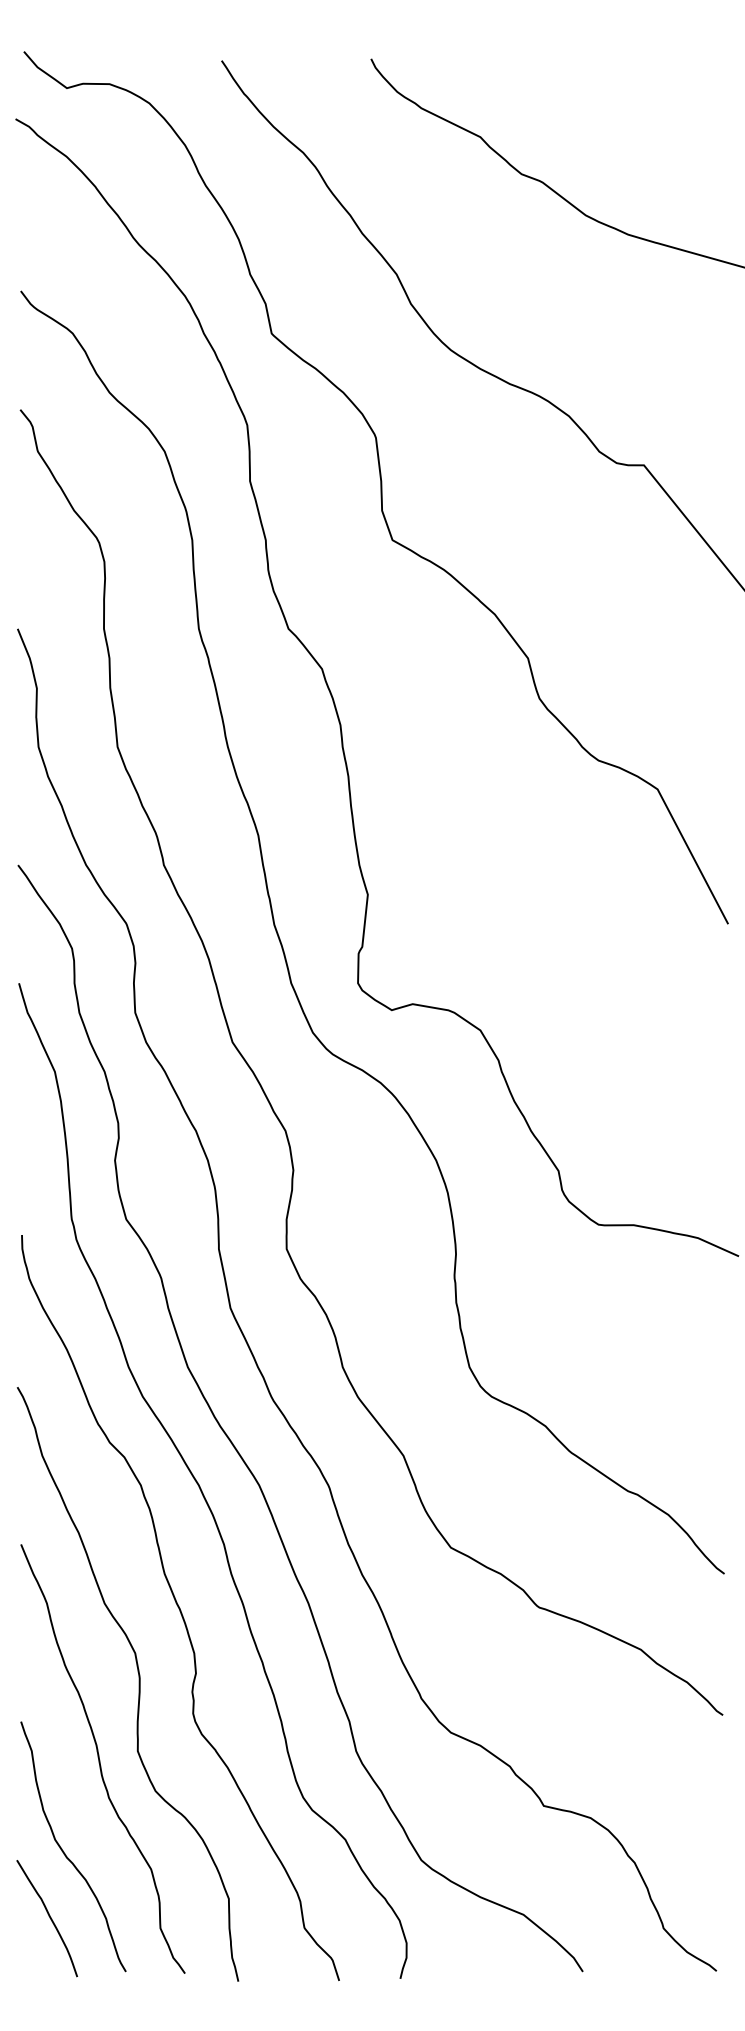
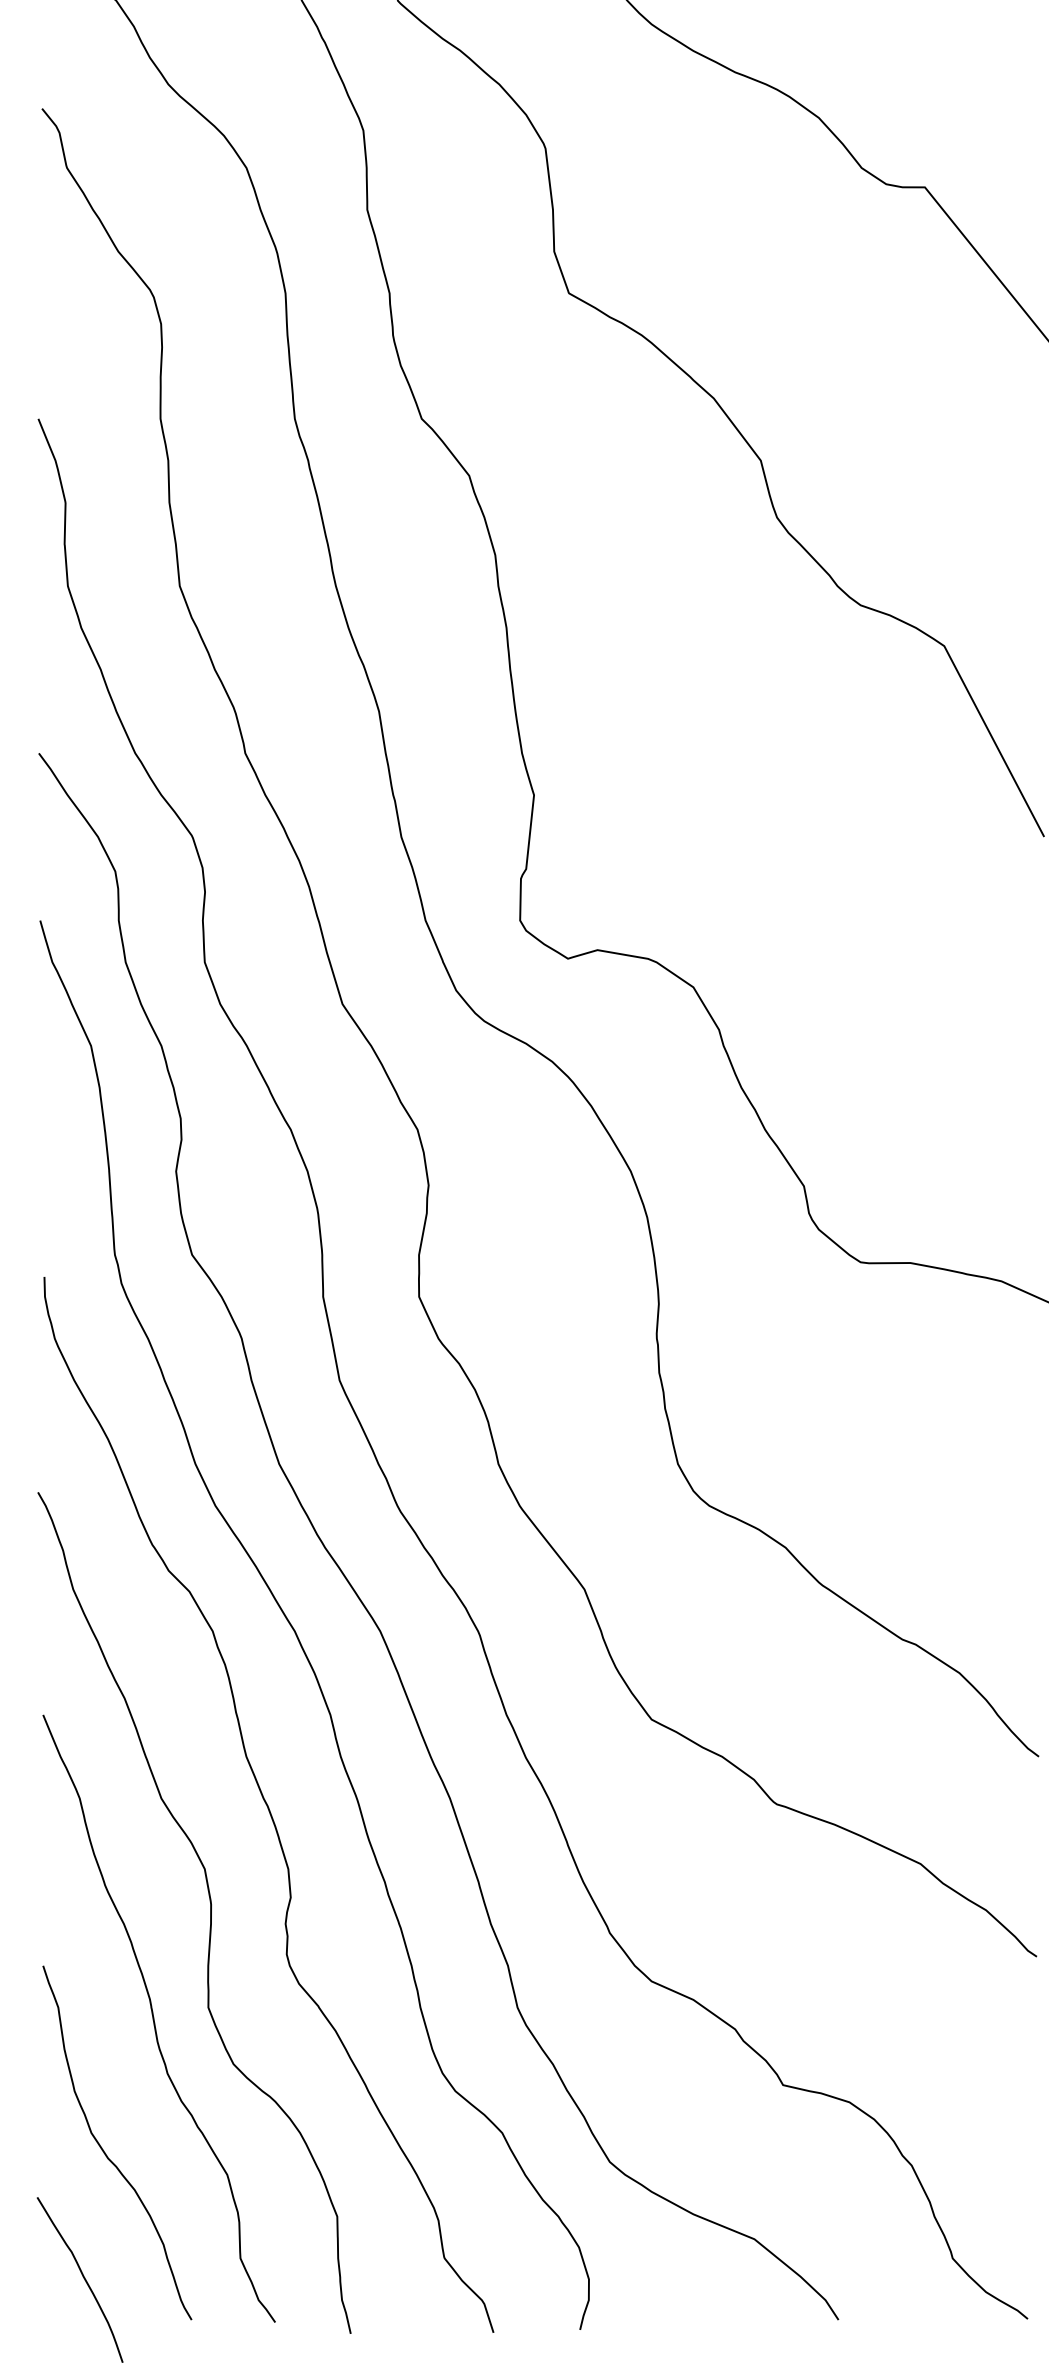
curve: (48, 1916) -> (81, 2277), moved

